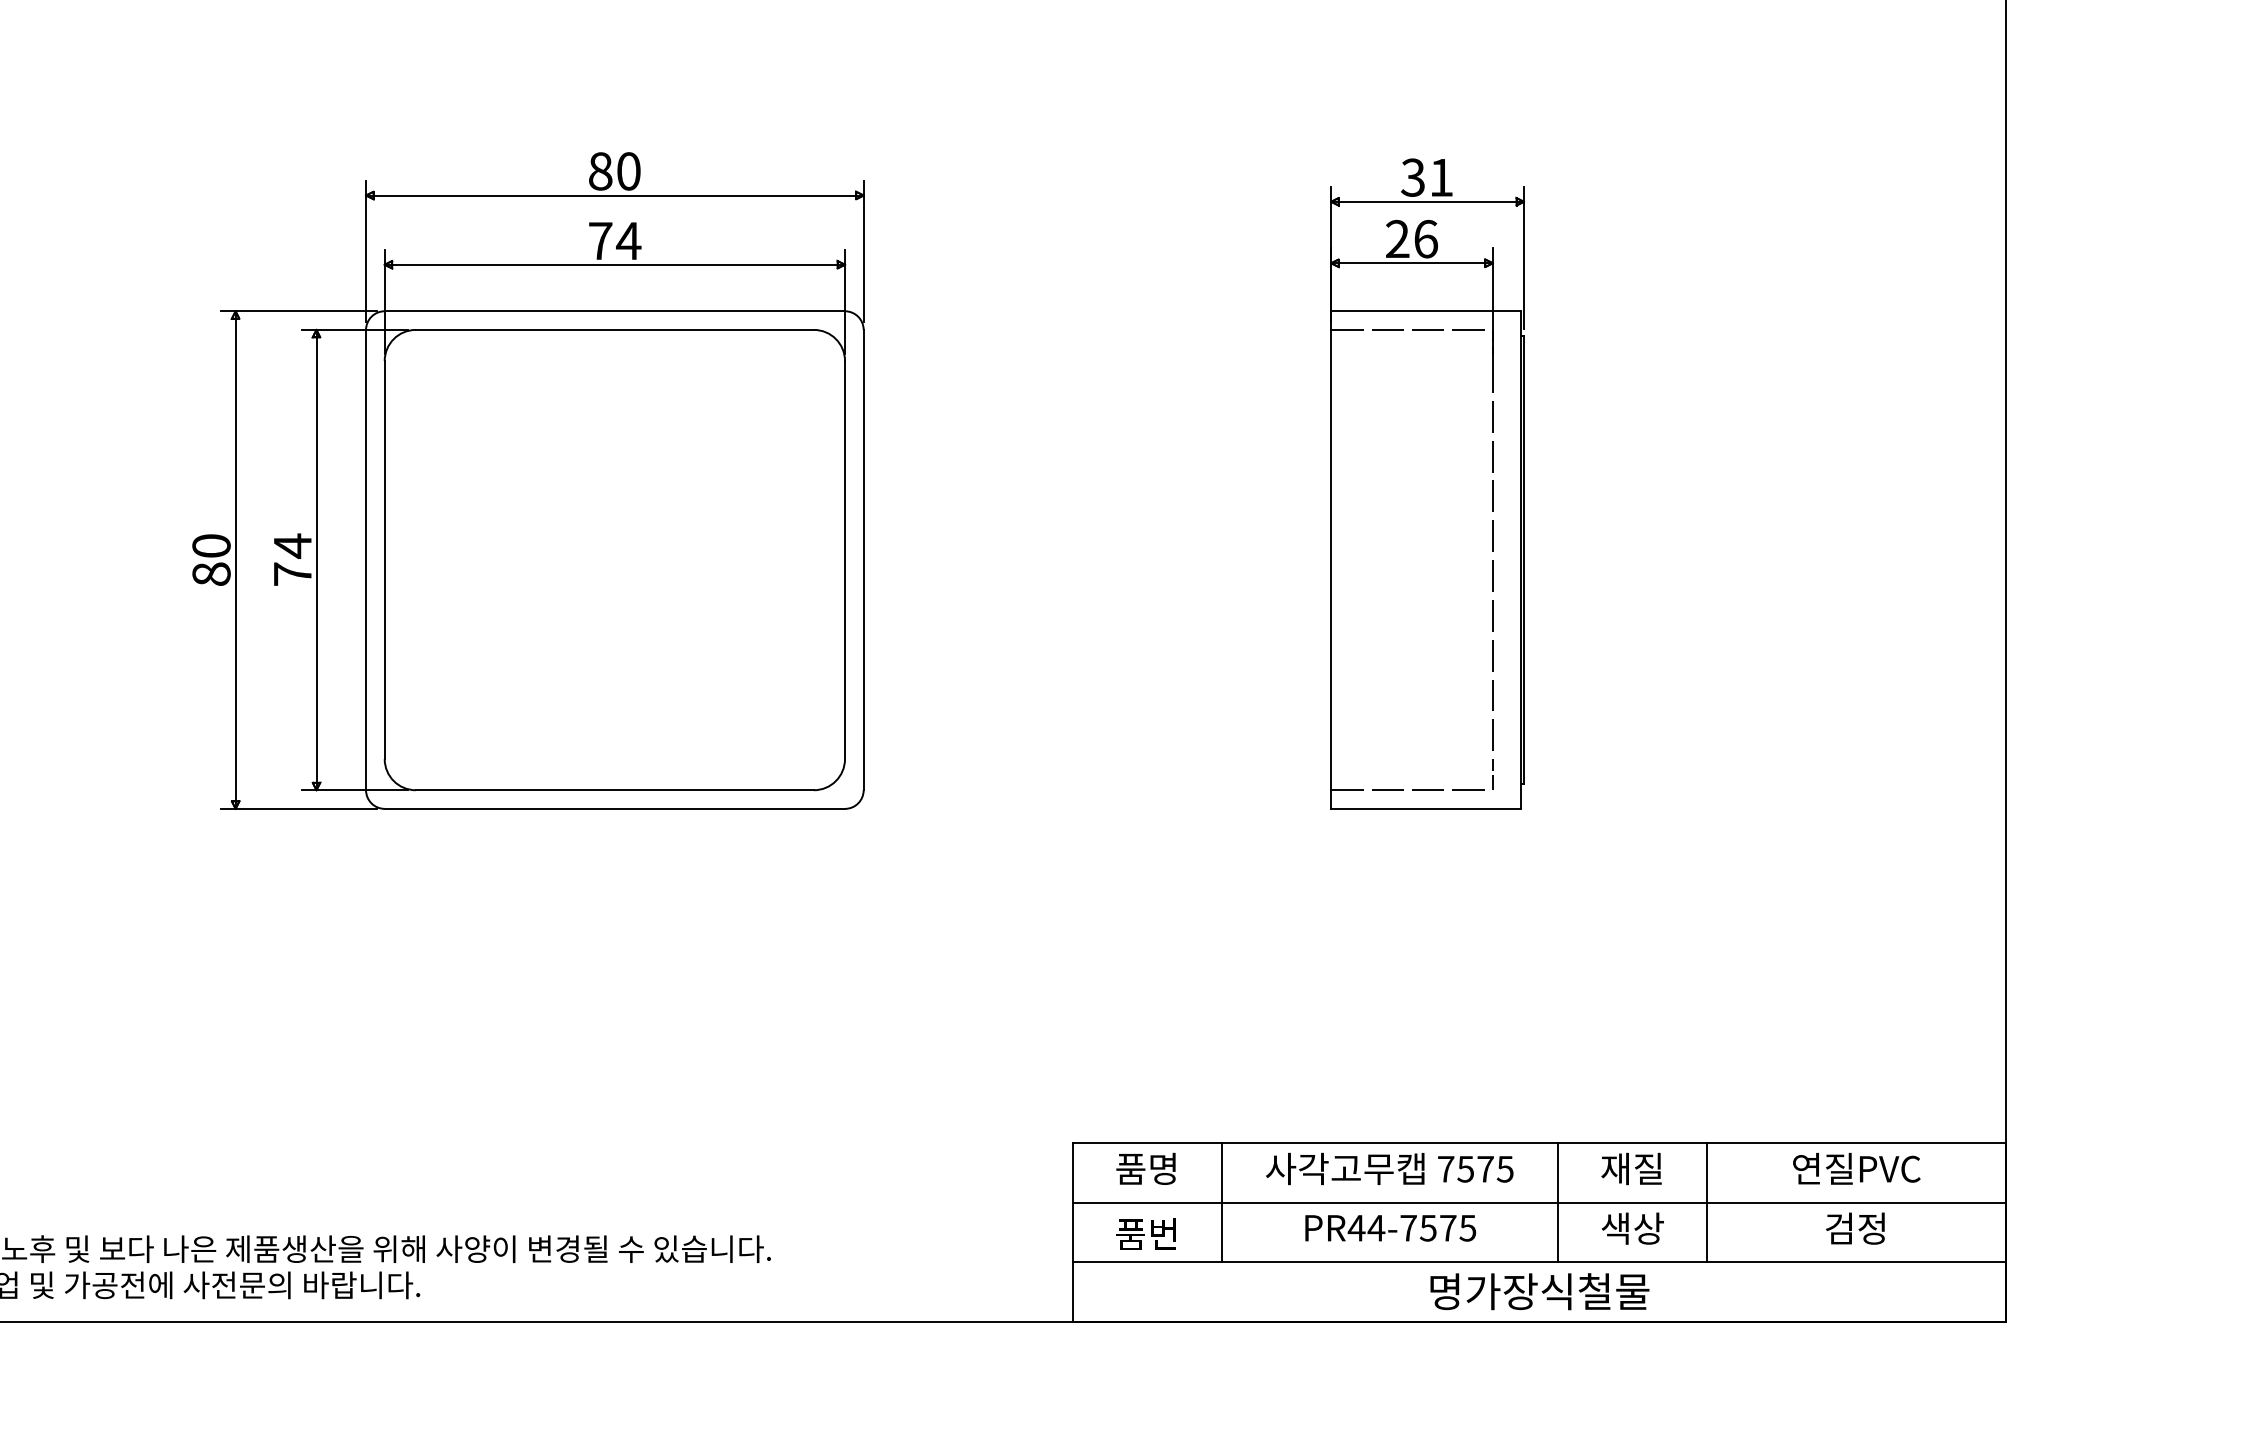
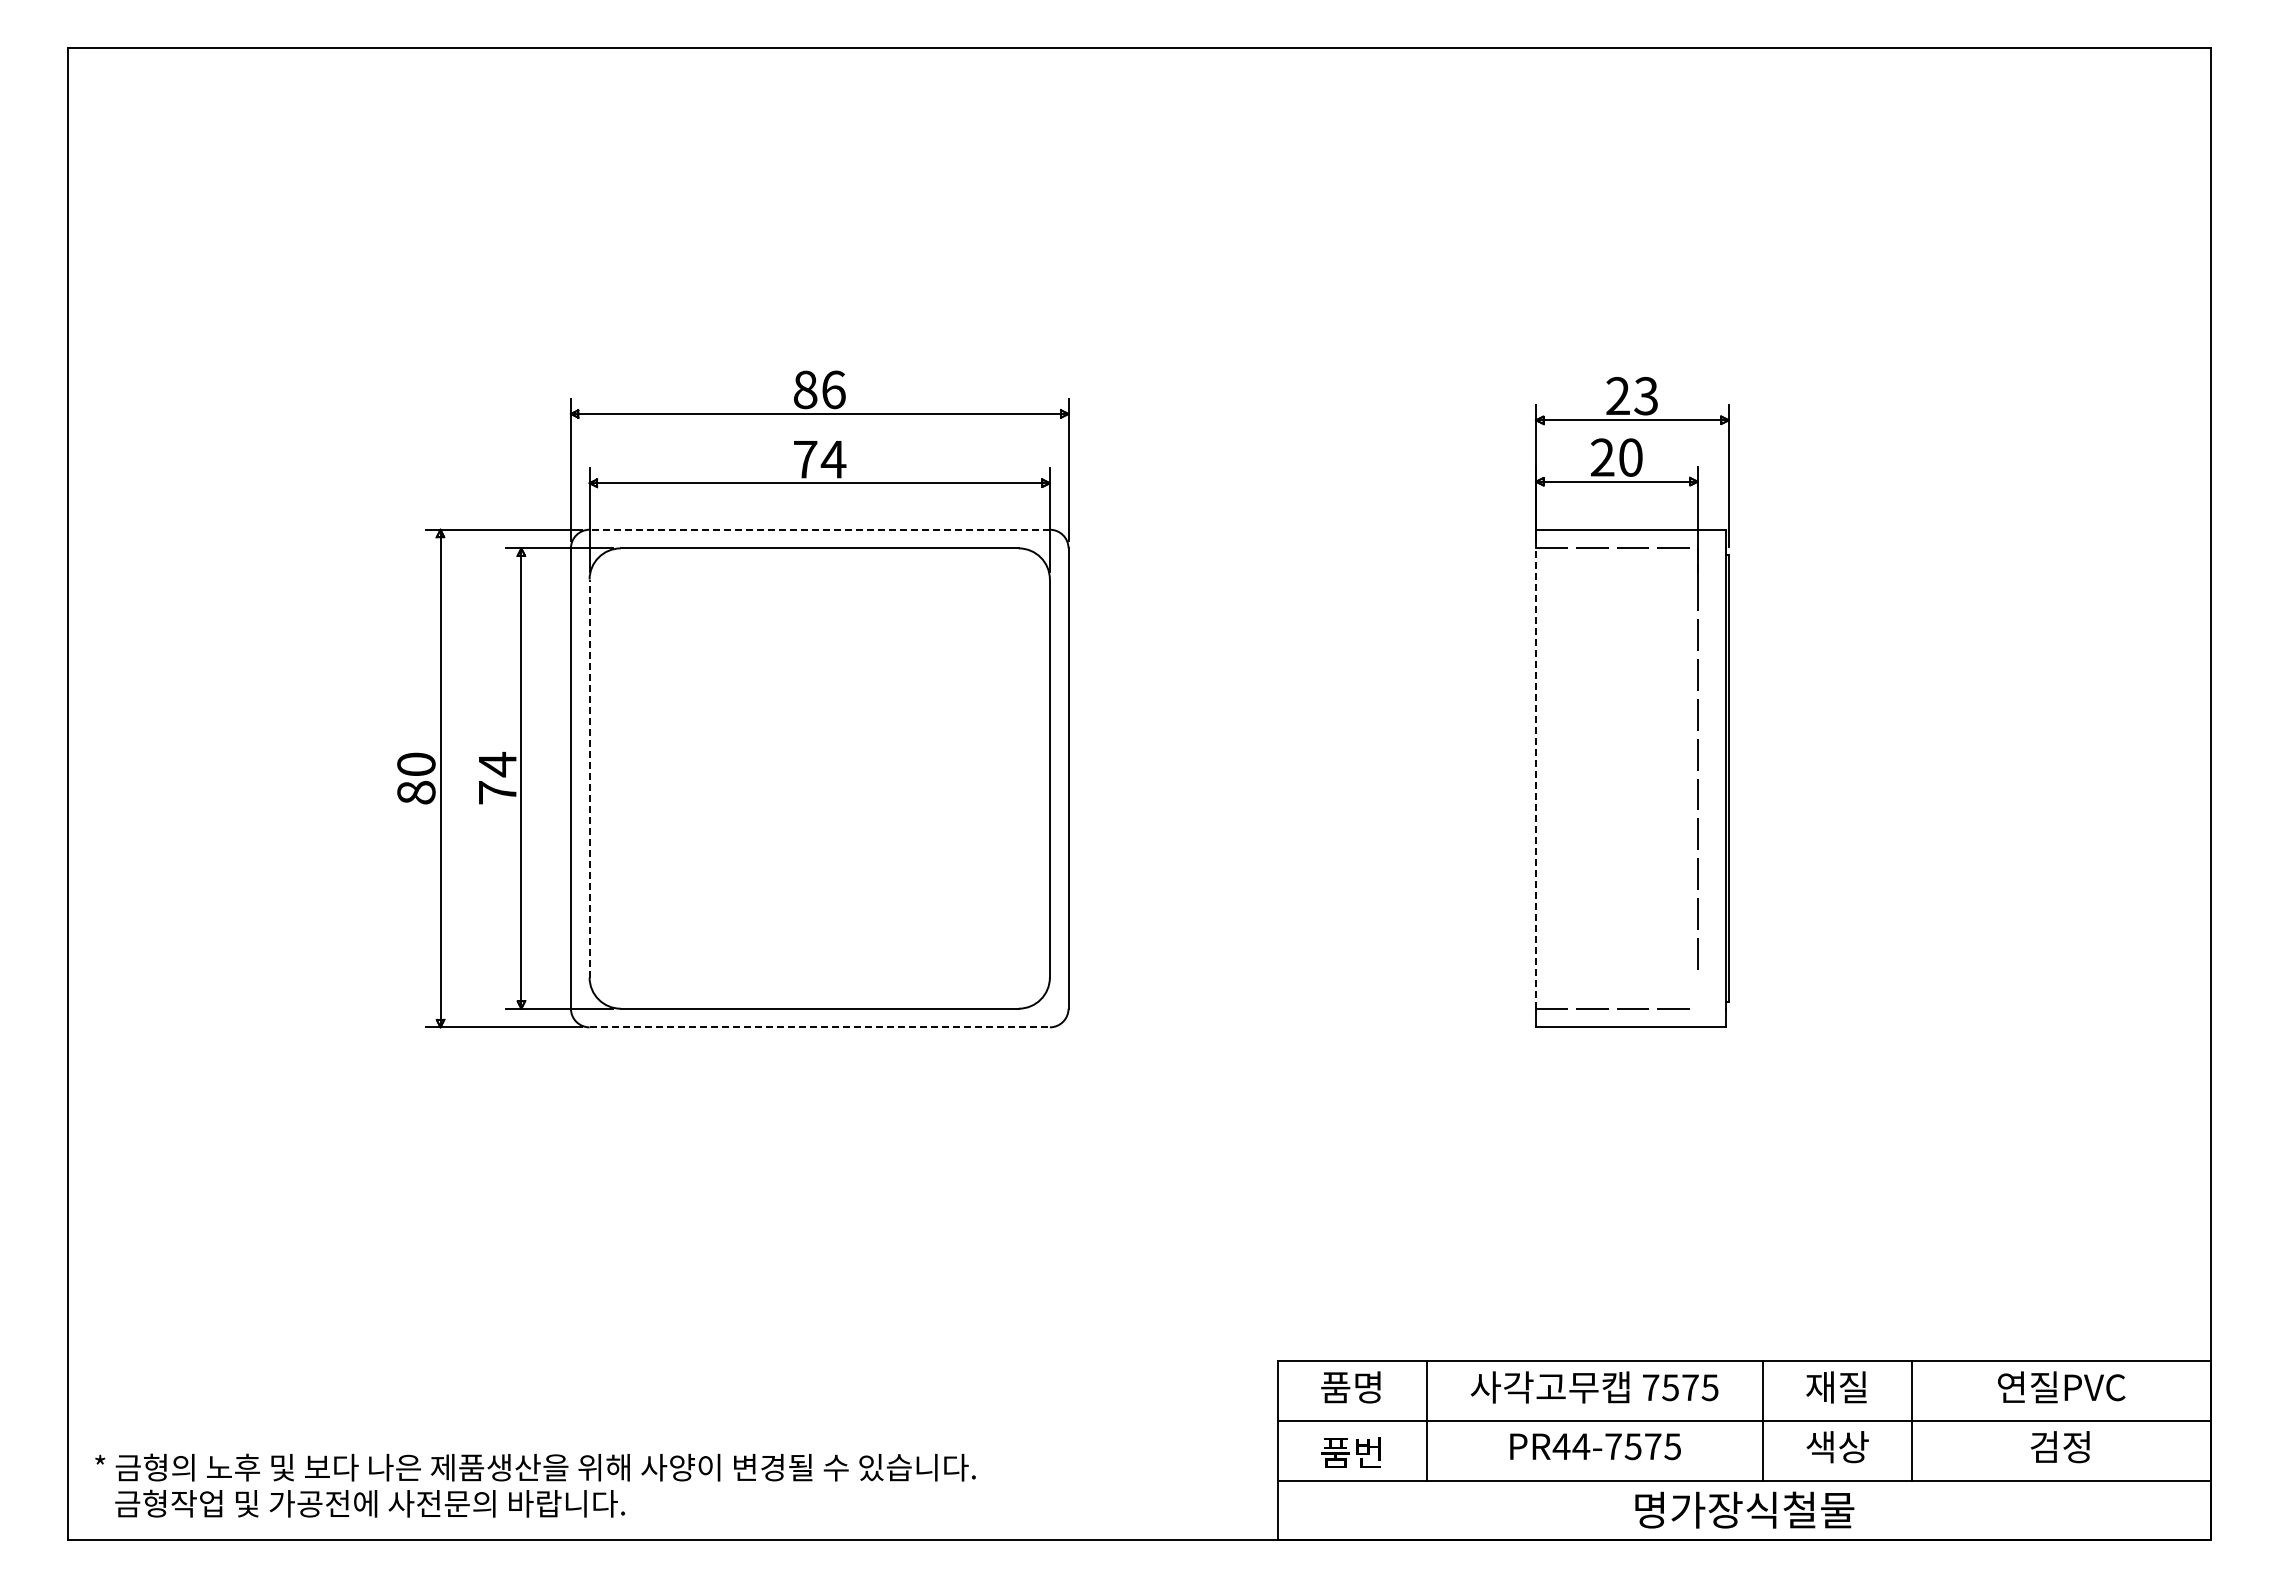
text: (628, 171) -> (833, 389), 80 -> 86
text: (1426, 177) -> (1631, 395), 31 -> 23
text: (1425, 239) -> (1630, 457), 26 -> 20
line: (614, 311) -> (819, 529), solid -> dashed
line: (384, 560) -> (589, 778), solid -> dashed
line: (1331, 560) -> (1536, 778), solid -> dashed
line: (1492, 774) -> (1697, 992), removed
line: (615, 809) -> (820, 1027), solid -> dashed

